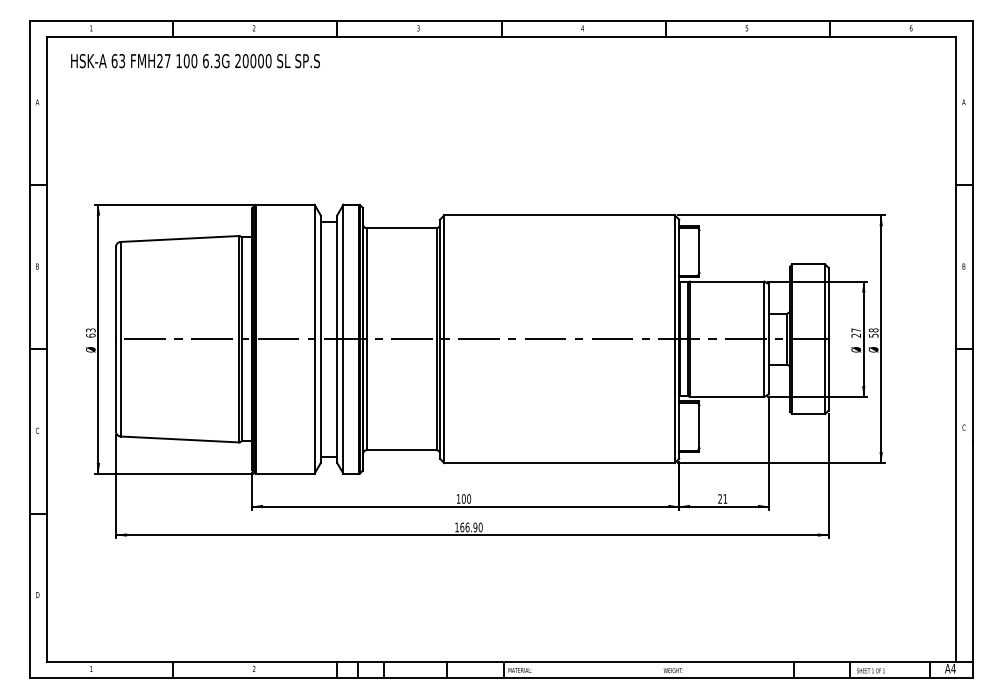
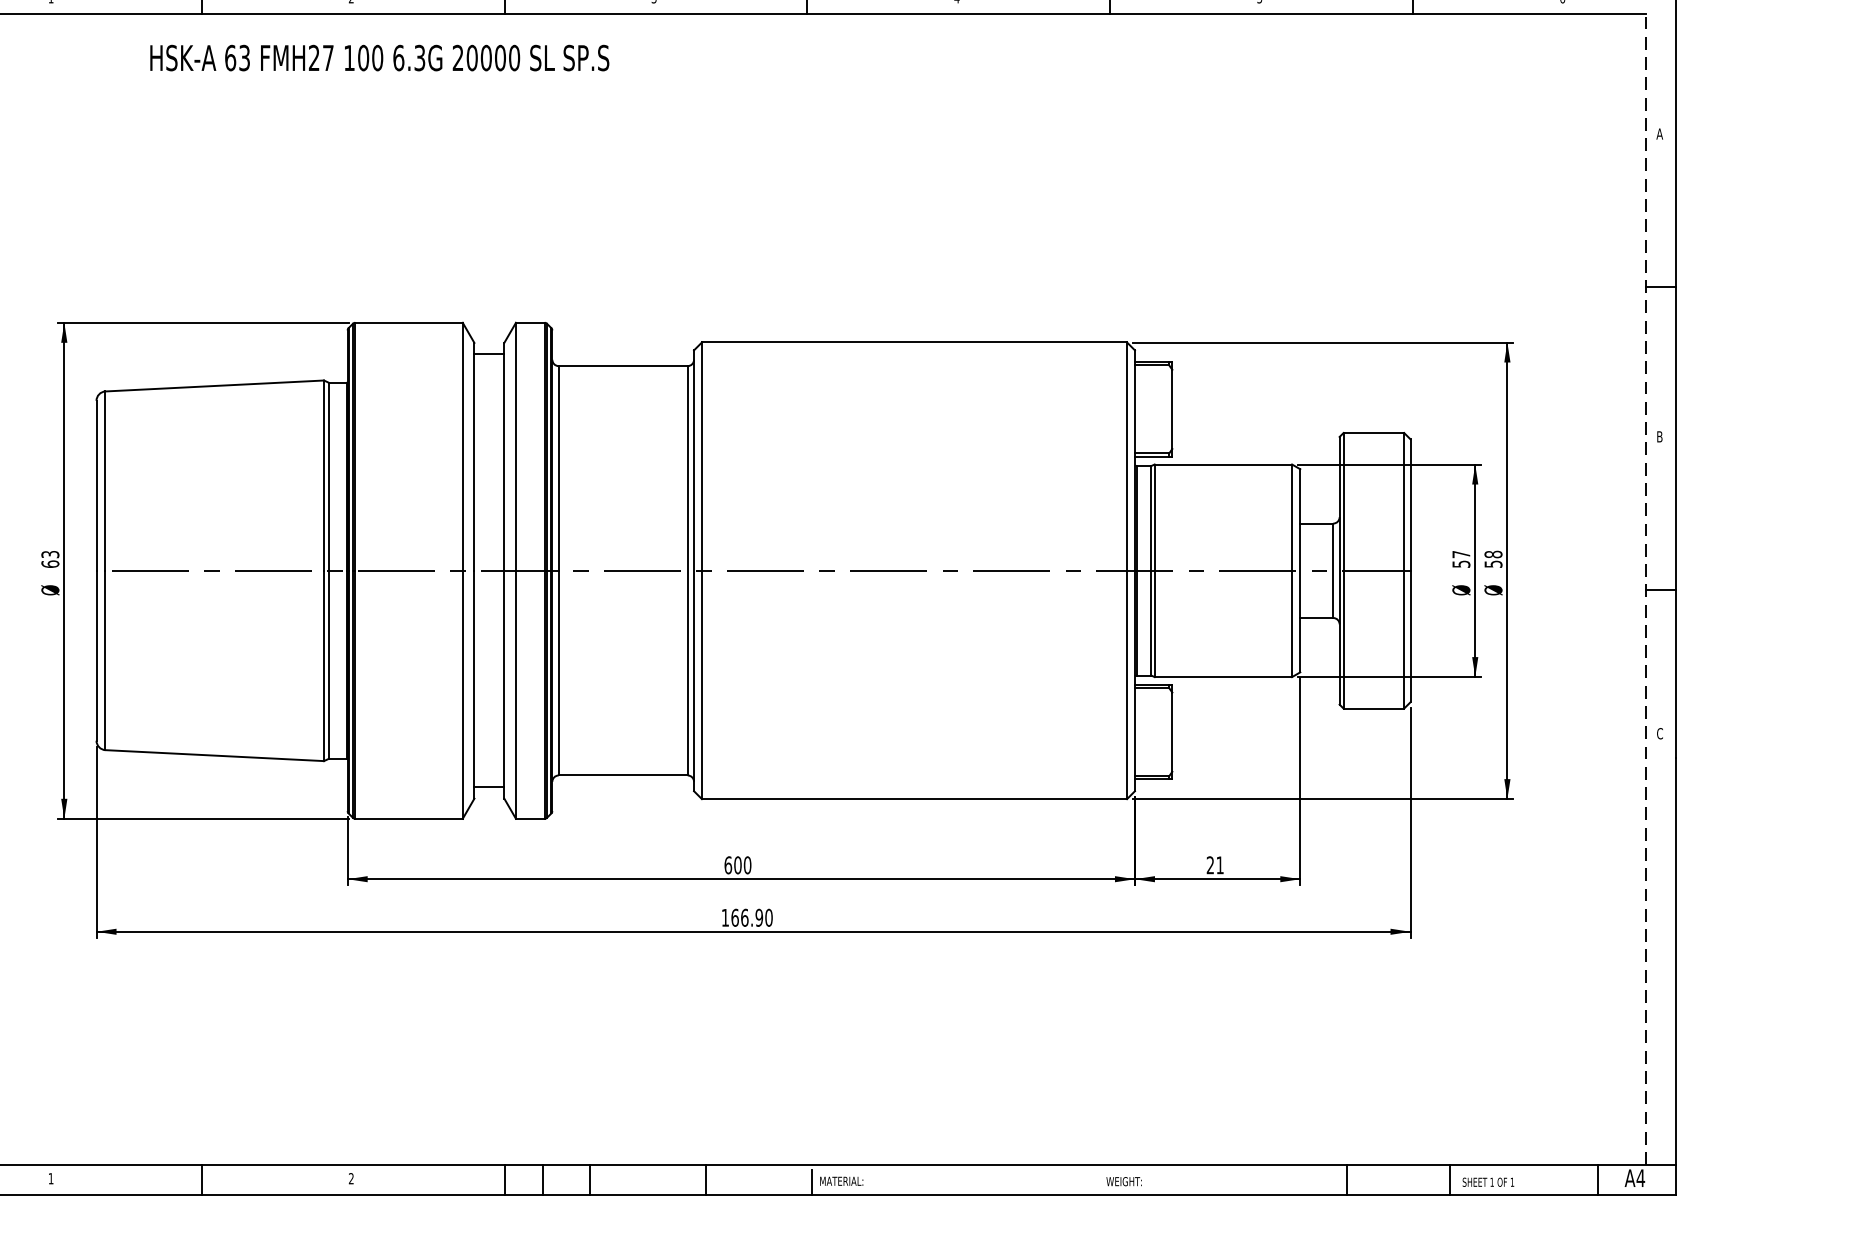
text: (195, 61) -> (379, 58), moved
text: (856, 335) -> (1461, 563), 27 -> 57
line: (956, 349) -> (1646, 589), solid -> dashed
text: (458, 498) -> (728, 864), 100 -> 600

